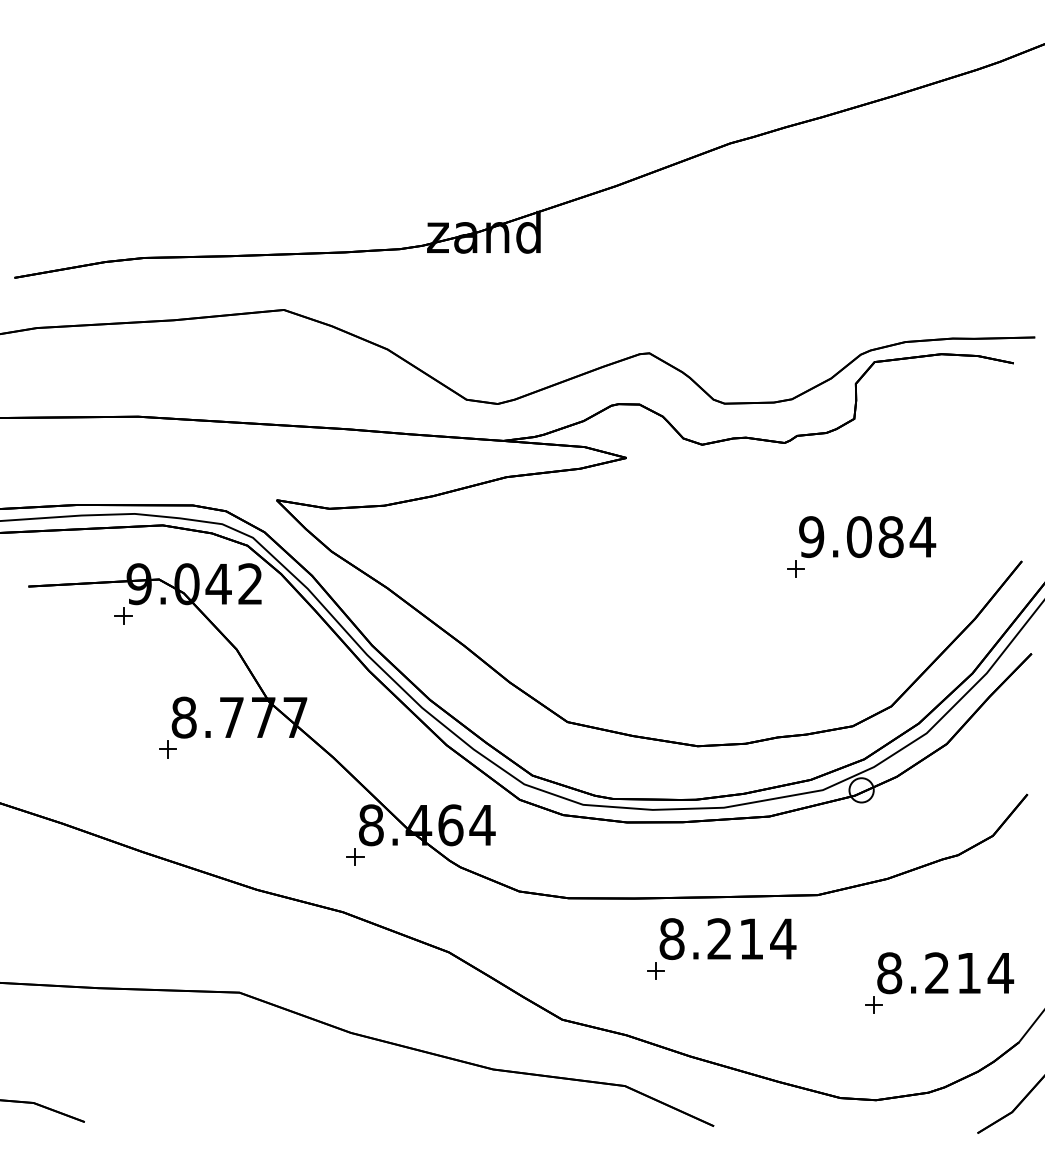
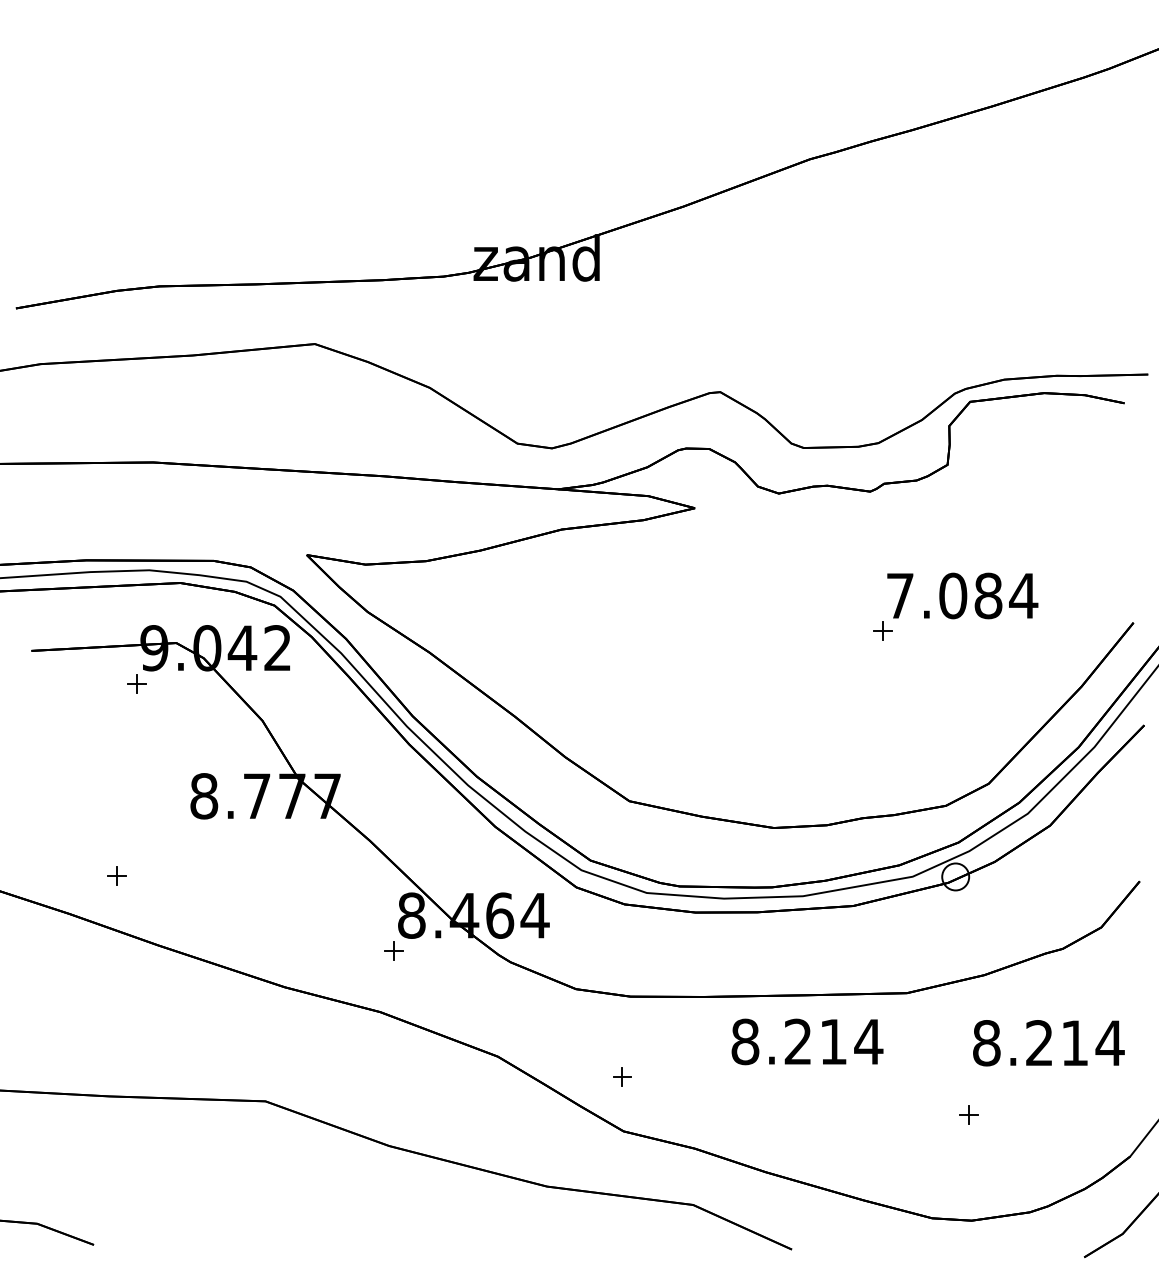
text: (811, 537) -> (900, 596), 9.084 -> 7.084
part: (167, 749) -> (115, 875), moved
part: (655, 970) -> (621, 1076), moved
text: (945, 973) -> (1048, 1043), moved

